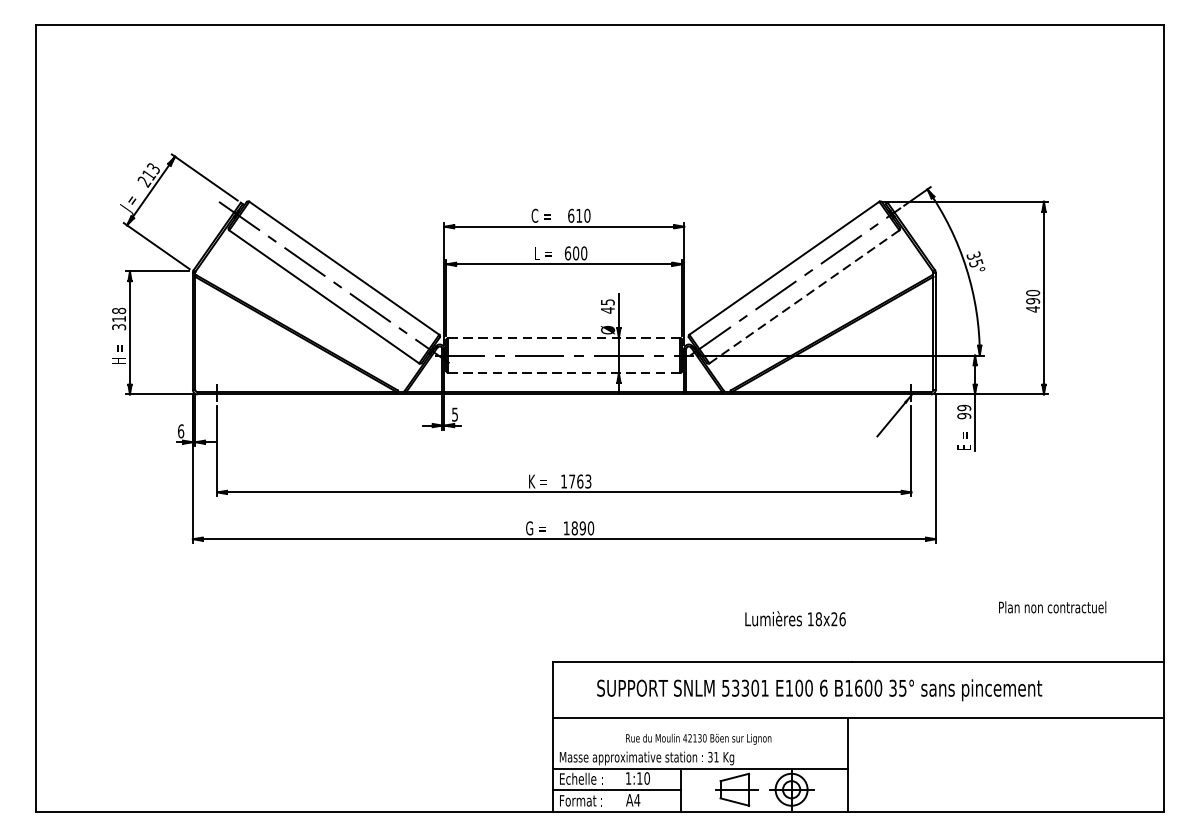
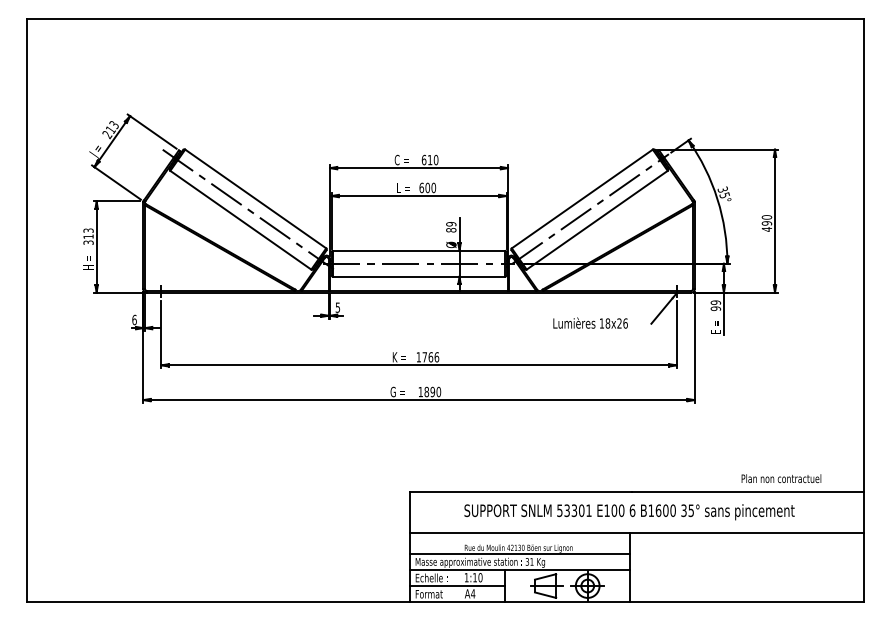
line: (804, 295) -> (597, 219), dashed -> solid
text: (608, 306) -> (451, 227), 45 -> 89
text: (119, 310) -> (88, 230), 318 -> 313
line: (563, 337) -> (418, 250), dashed -> solid
line: (564, 372) -> (419, 276), dashed -> solid
text: (587, 481) -> (436, 357), 1763 -> 1766
text: (1052, 607) -> (781, 478), moved
text: (795, 617) -> (590, 322), moved
text: (819, 690) -> (629, 512), moved
line: (699, 747) -> (519, 554), added

